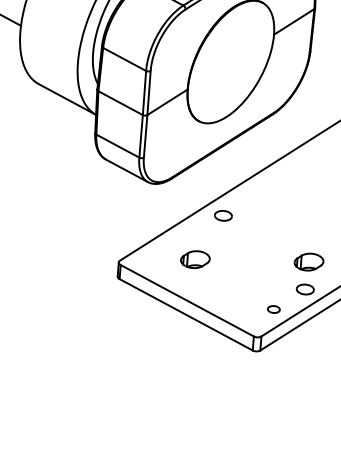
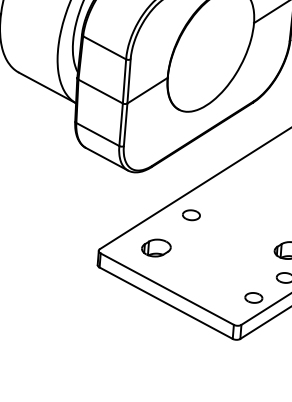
part: (223, 215) -> (191, 214), moved
part: (195, 259) -> (156, 247), moved
part: (273, 309) -> (253, 297), size x1.43

